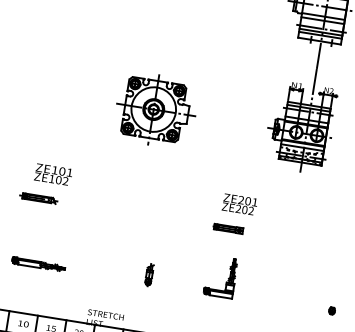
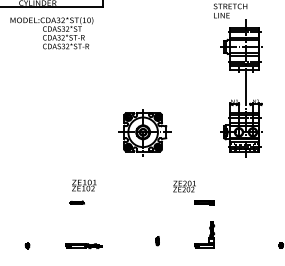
part: (37, 198) -> (76, 202), size x0.6
text: (239, 204) -> (184, 186), moved
part: (149, 273) -> (157, 240), size x0.6

